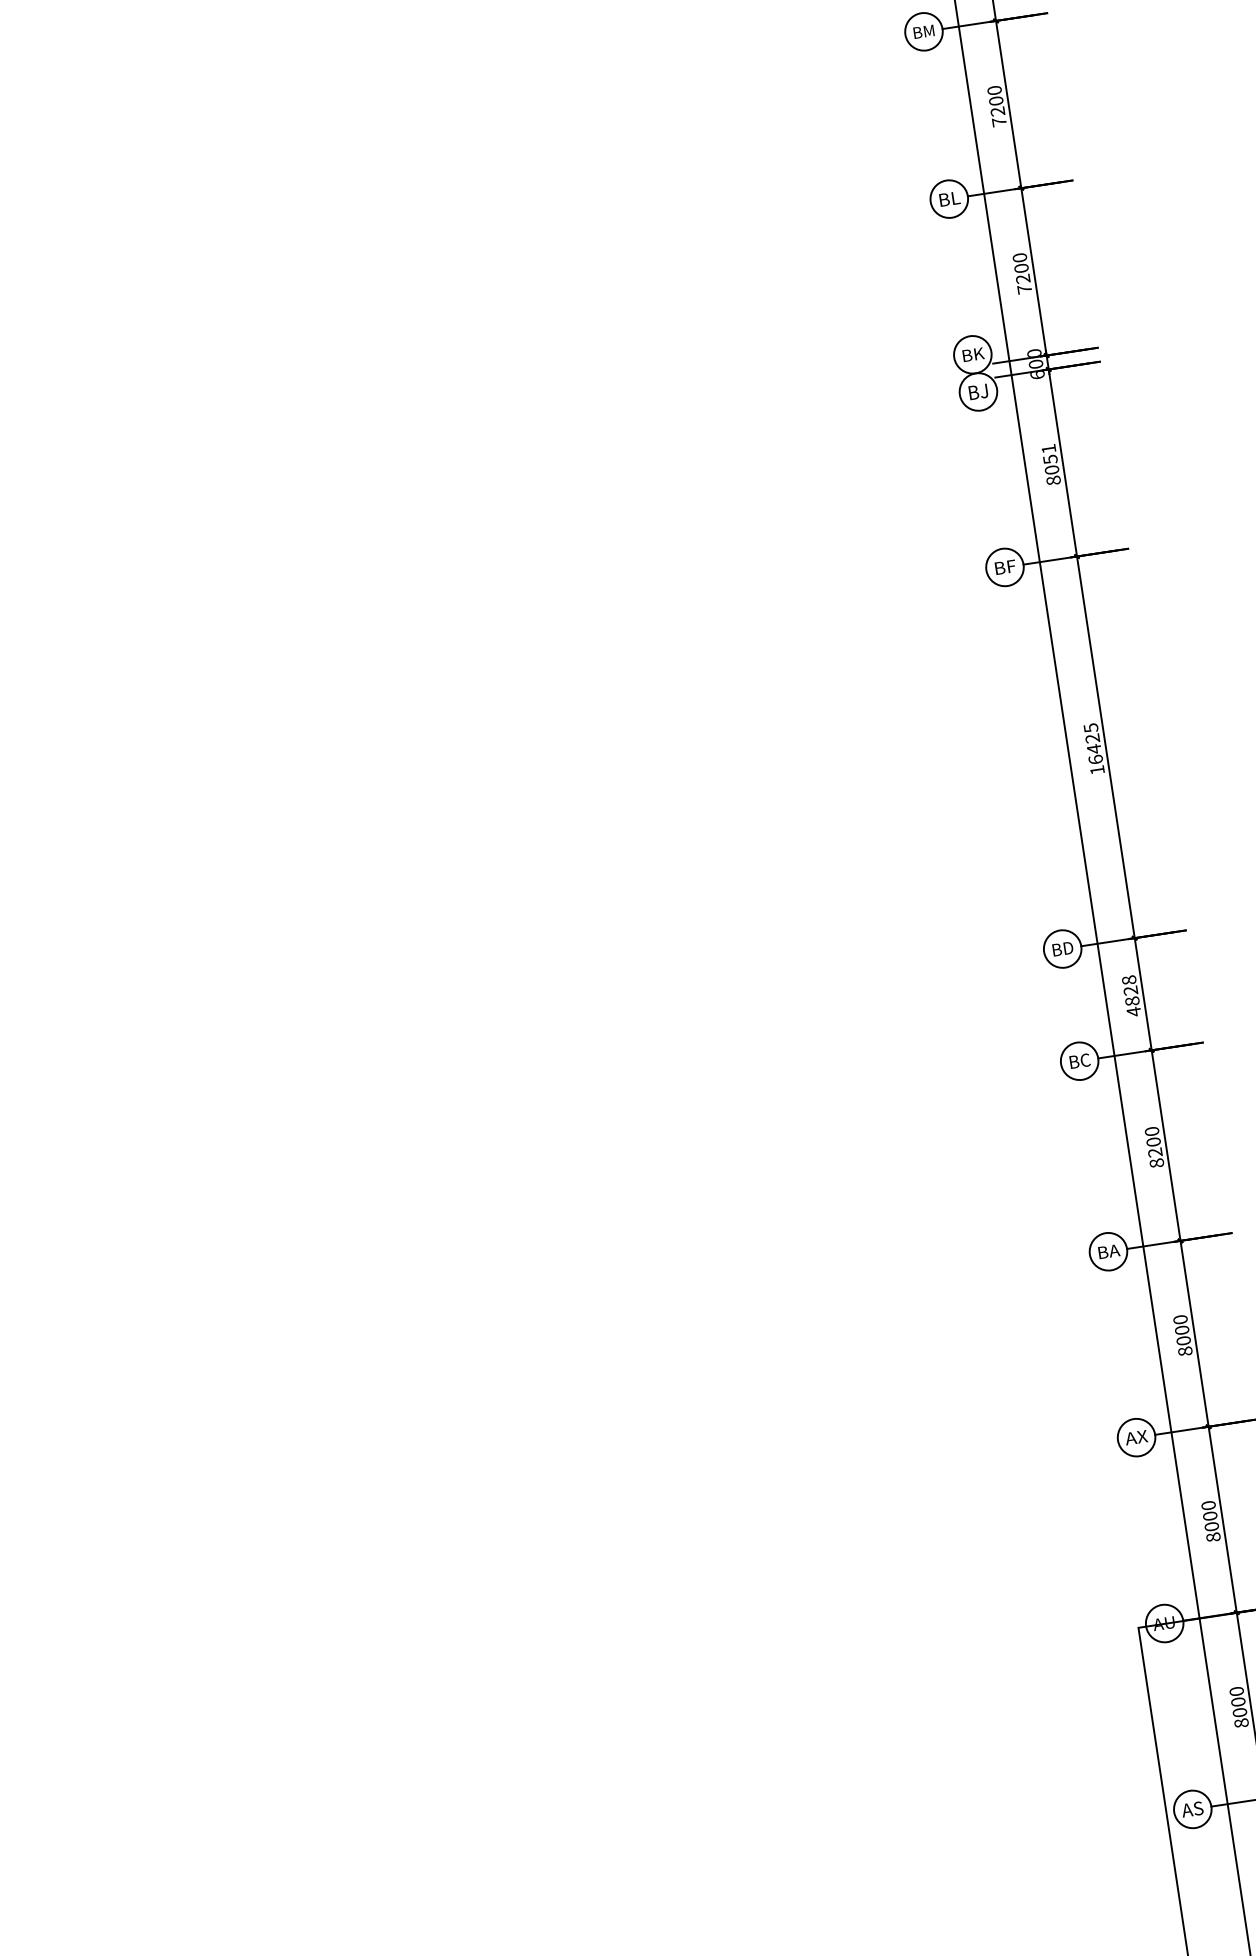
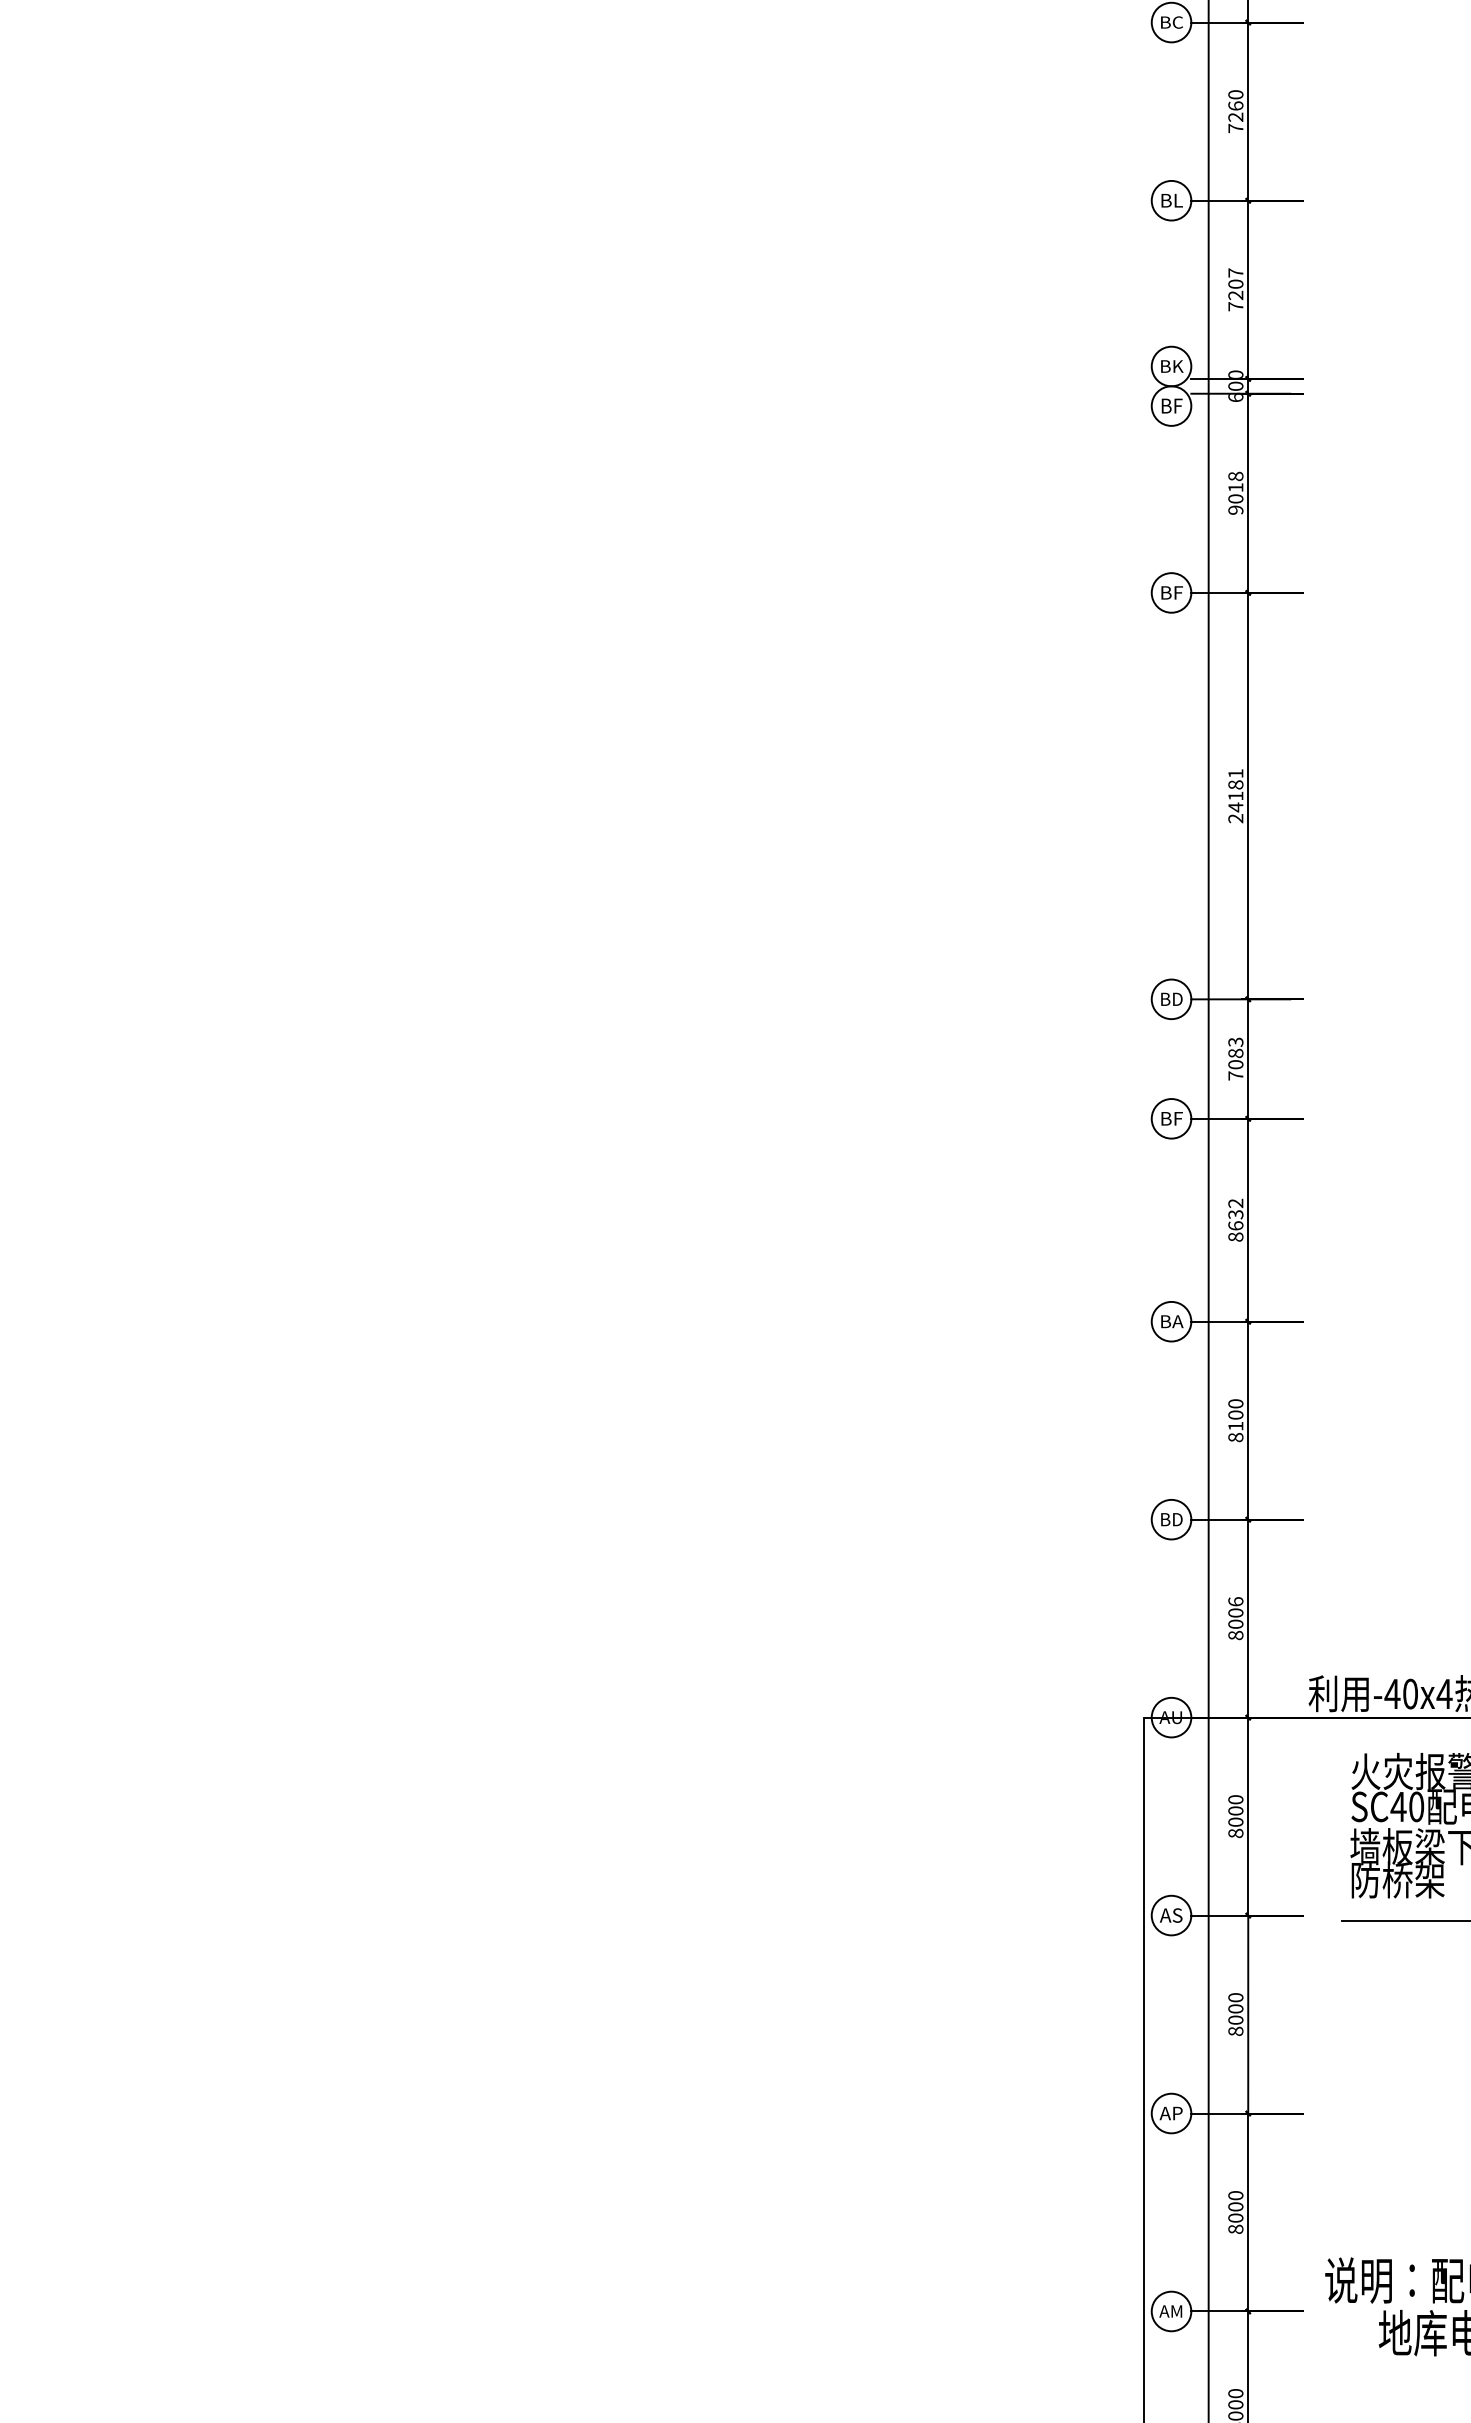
text: (923, 31) -> (1171, 22), BM -> BC
text: (995, 100) -> (1235, 105), 7200 -> 7260
text: (1019, 257) -> (1235, 272), 7200 -> 7207
text: (982, 390) -> (1175, 405), BJ -> BF
text: (1050, 464) -> (1235, 492), 8051 -> 9018
text: (1093, 749) -> (1235, 796), 16425 -> 24181
text: (1131, 996) -> (1235, 1059), 4828 -> 7083
text: (1079, 1060) -> (1171, 1118), BC -> BF
text: (1153, 1142) -> (1235, 1214), 8200 -> 8632
text: (1183, 1340) -> (1235, 1425), 8000 -> 8100
text: (1135, 1437) -> (1170, 1519), AX -> BD
text: (1208, 1505) -> (1235, 1601), 8000 -> 8006

